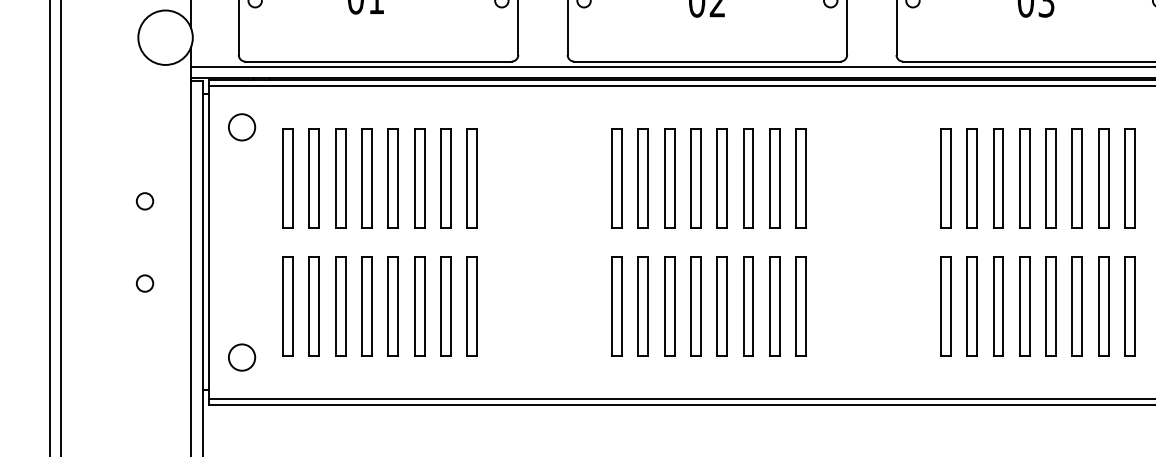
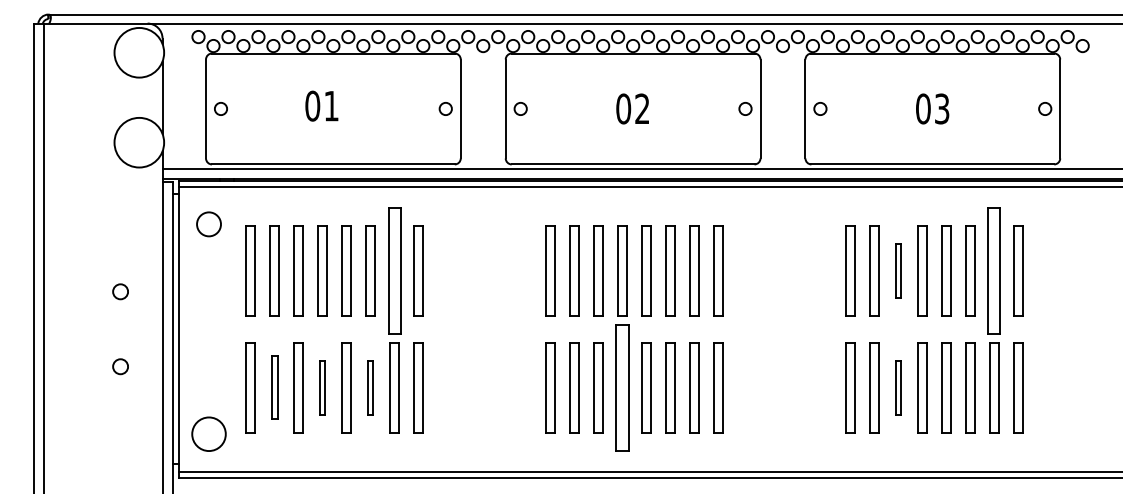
part: (445, 177) -> (394, 270), size x1.4
part: (998, 177) -> (898, 270), size x0.6
part: (1103, 177) -> (994, 270), size x1.4
part: (313, 306) -> (274, 387), size x0.7
part: (366, 306) -> (322, 387), size x0.6
part: (419, 306) -> (370, 387), size x0.6
part: (695, 306) -> (622, 387), size x1.4
part: (998, 306) -> (898, 387), size x0.6
circle: (241, 356) -> (208, 433), size x1.4

